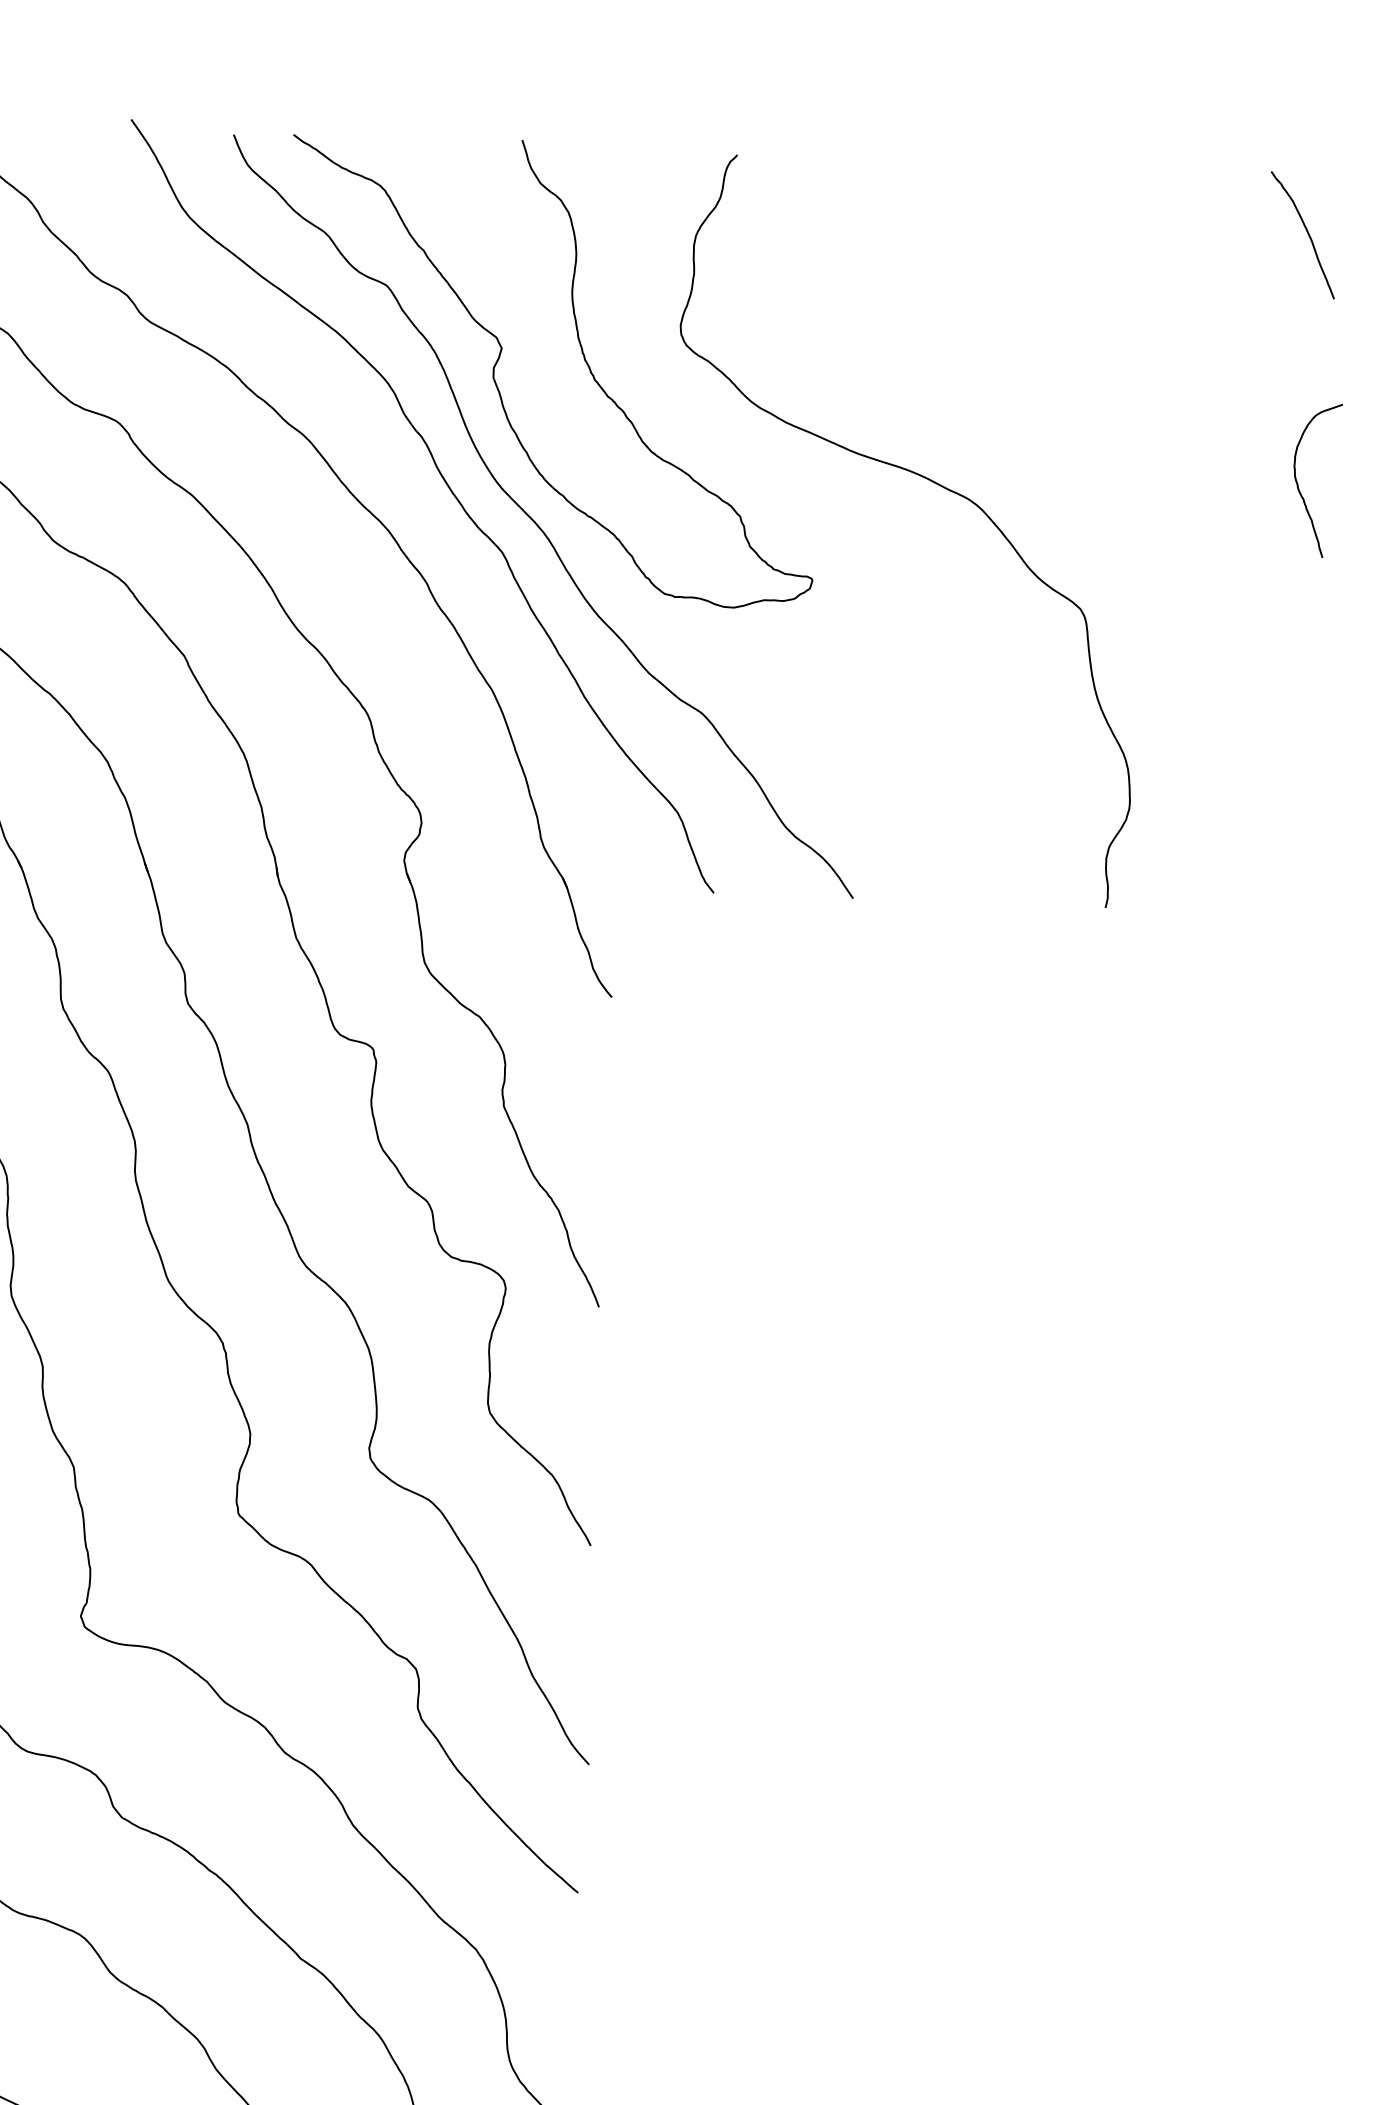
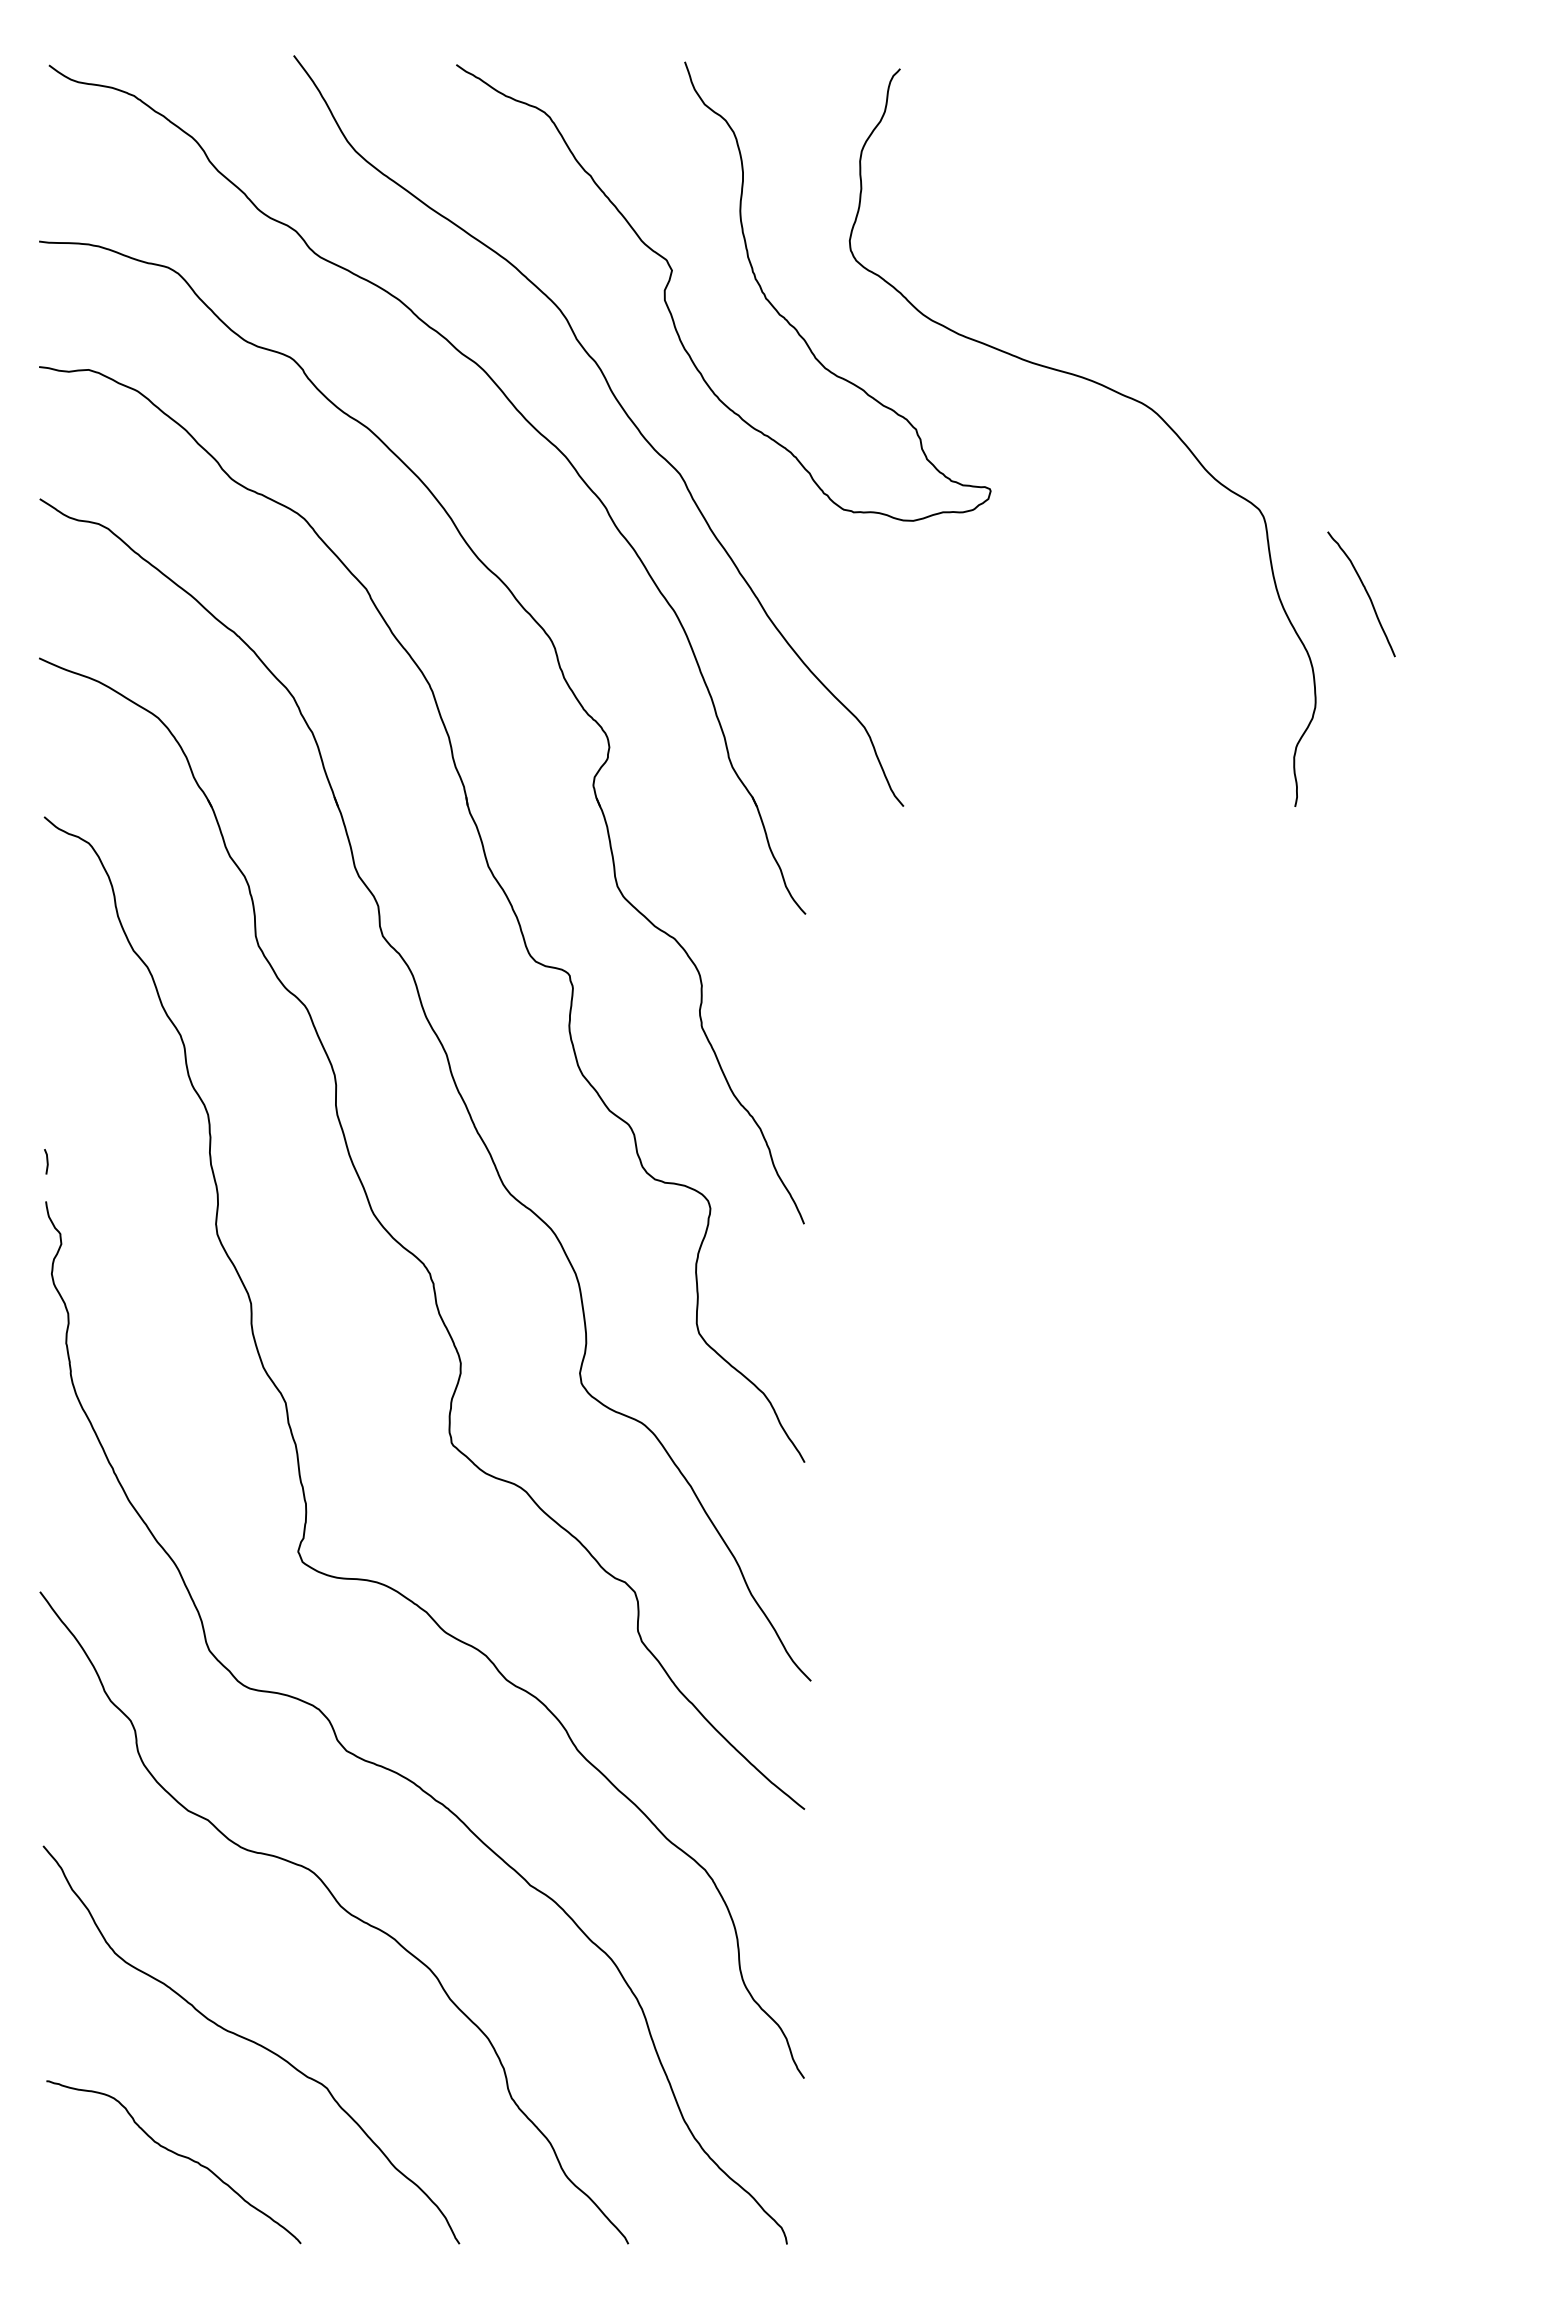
curve: (1306, 232) -> (1365, 591), moved
curve: (1298, 484) -> (1472, 377), removed
curve: (535, 521) -> (712, 442), removed

